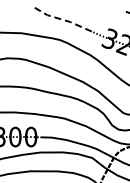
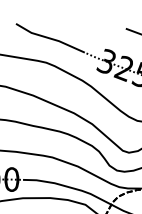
line: (62, 19) -> (49, 38), dashed -> solid

